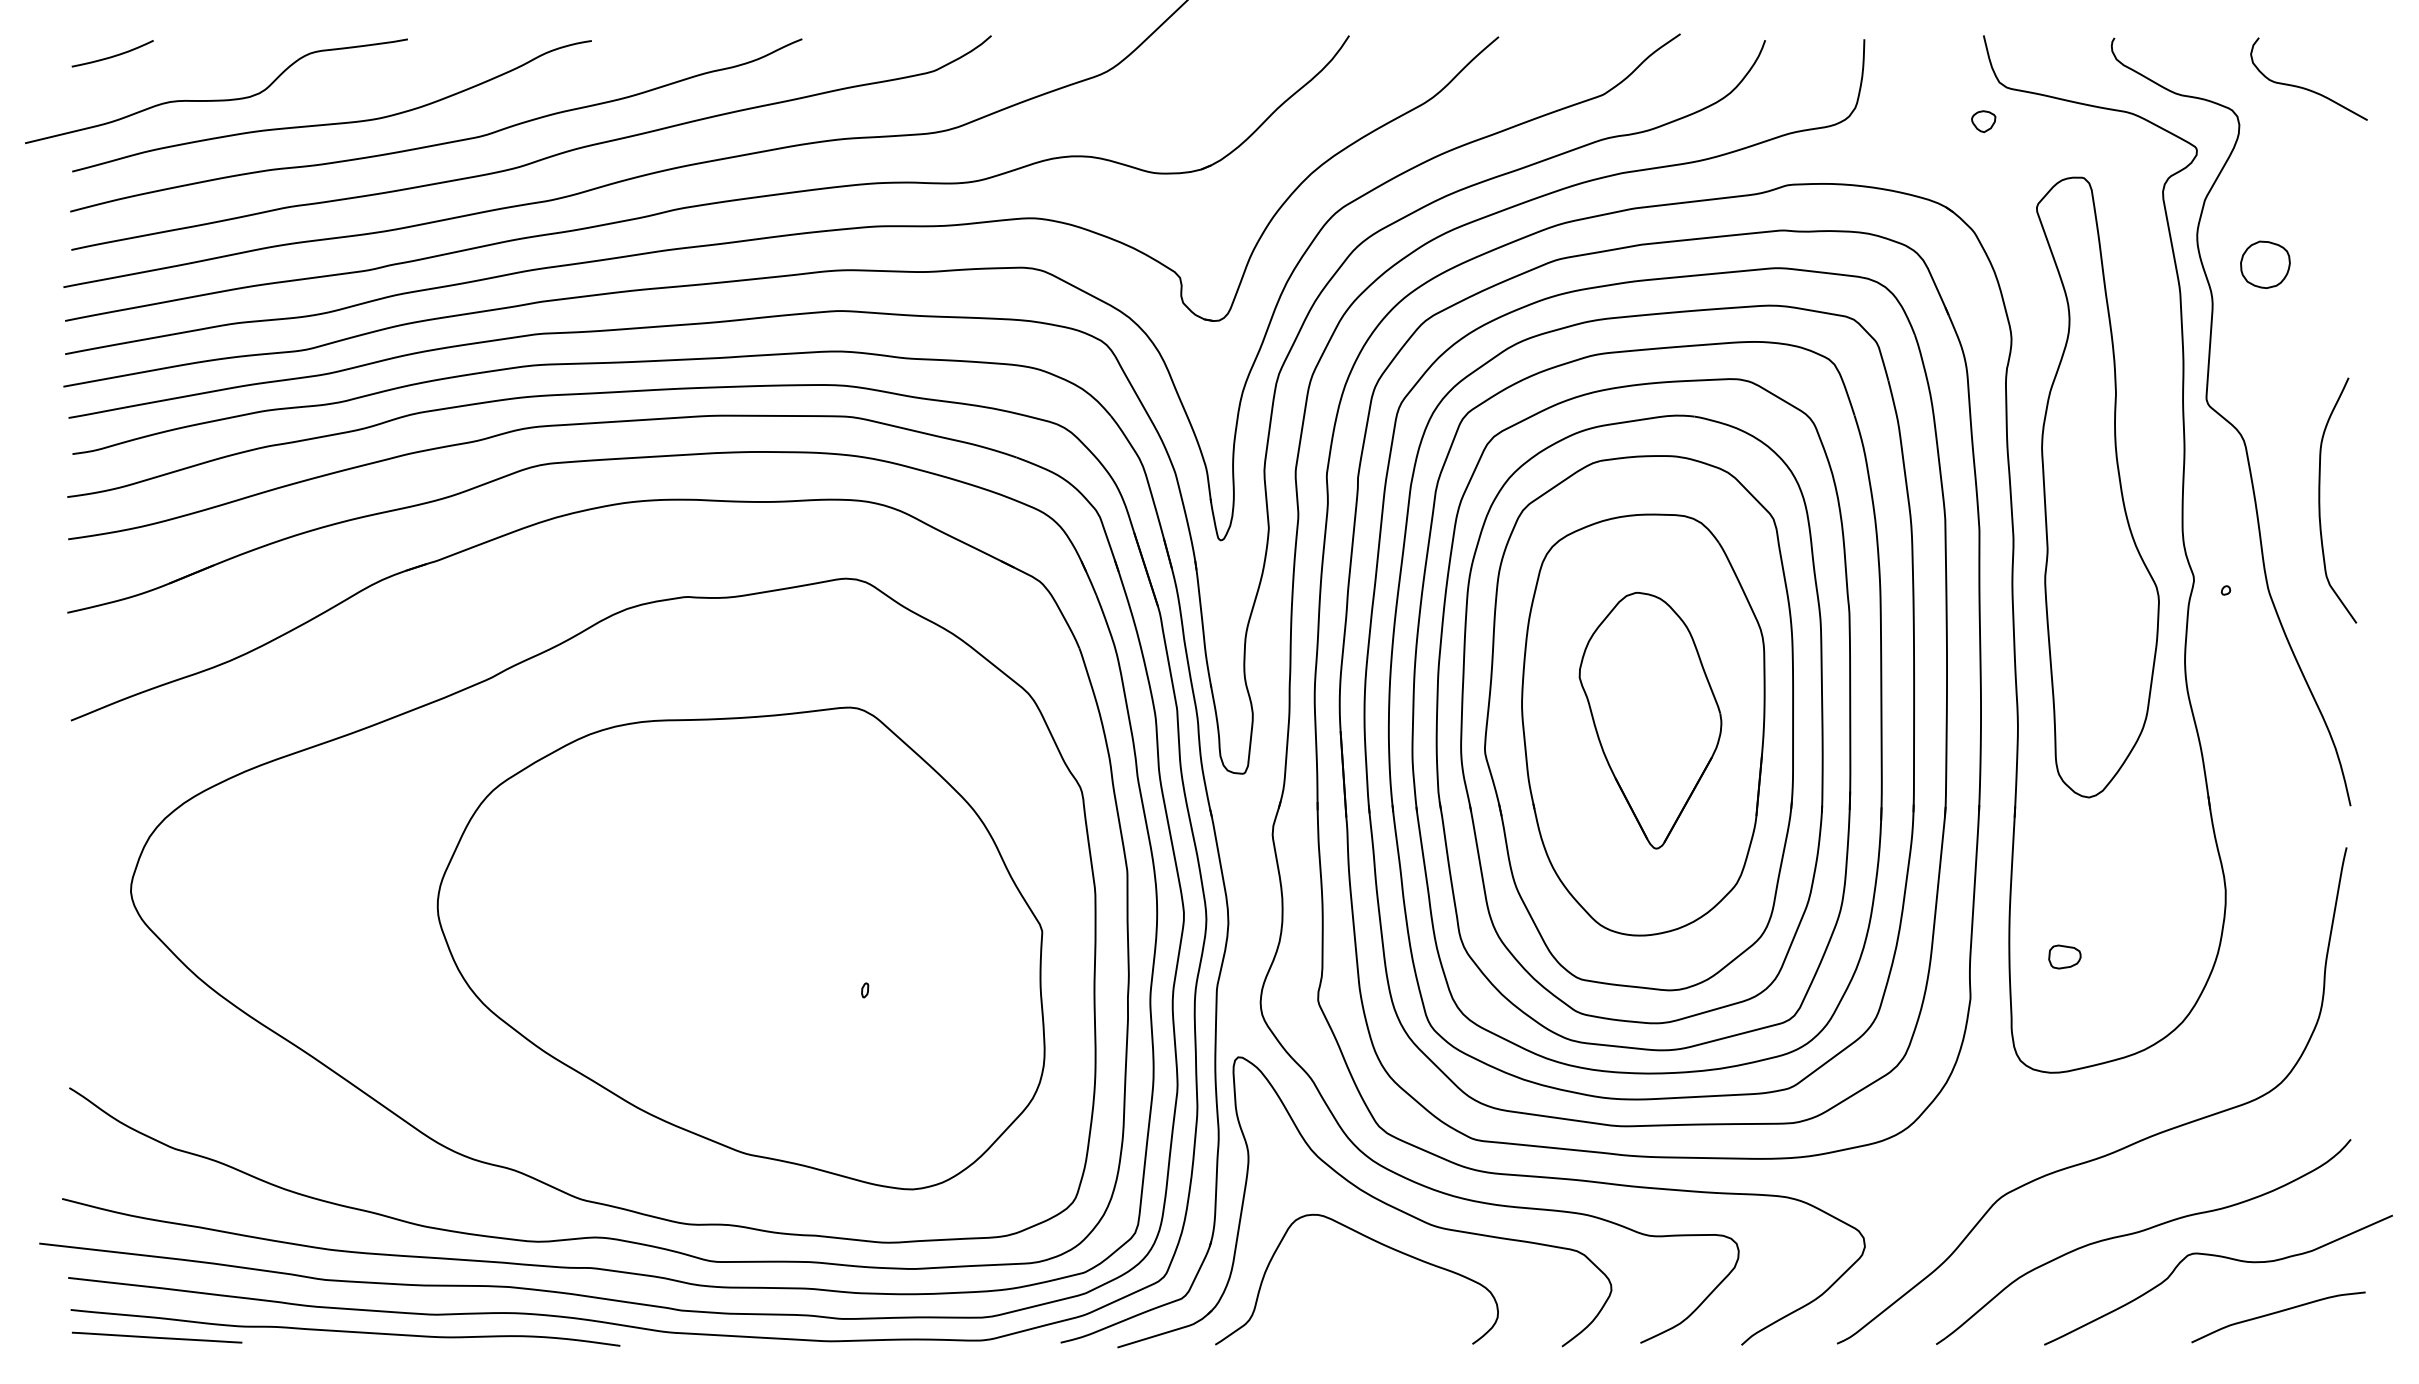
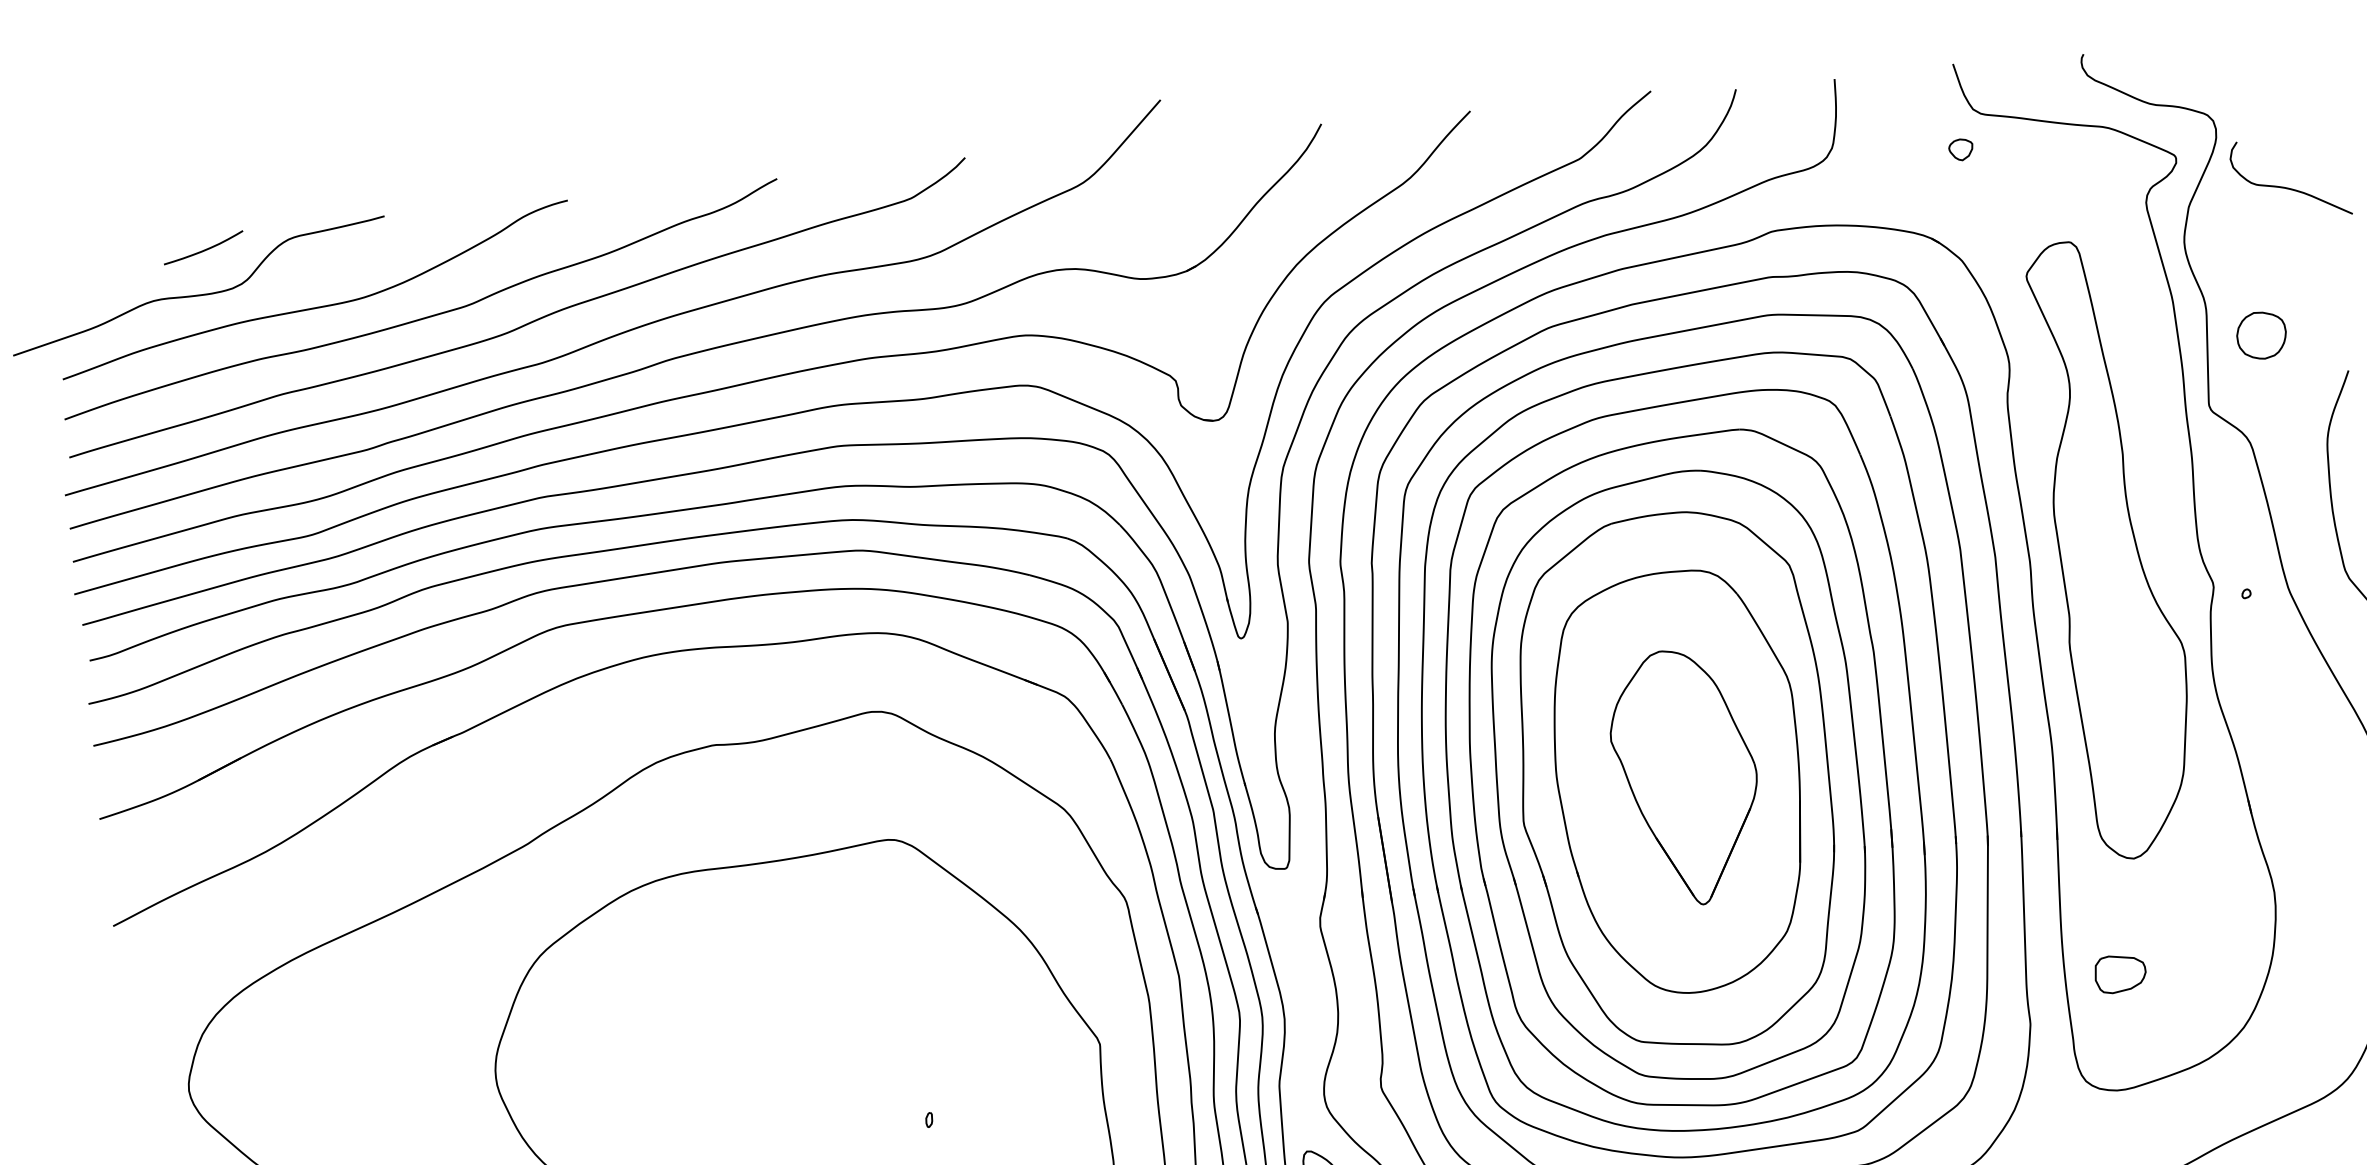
curve: (112, 55) -> (203, 249), moved
curve: (2304, 87) -> (2286, 187), moved
part: (2265, 264) -> (2261, 335), moved
part: (2097, 487) -> (2113, 549), moved
part: (2064, 956) -> (2120, 973), size x1.6

